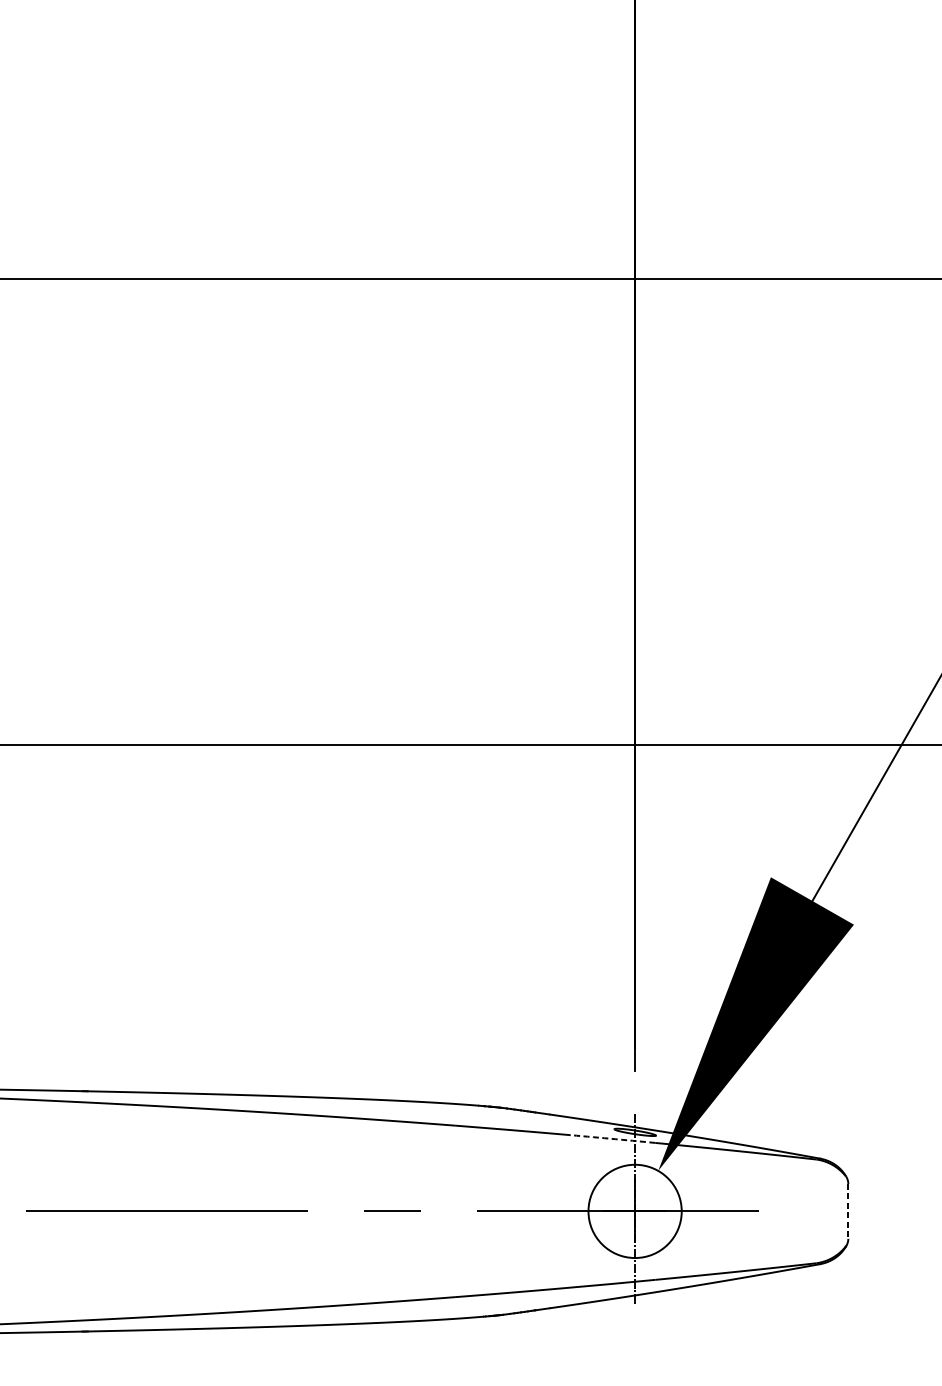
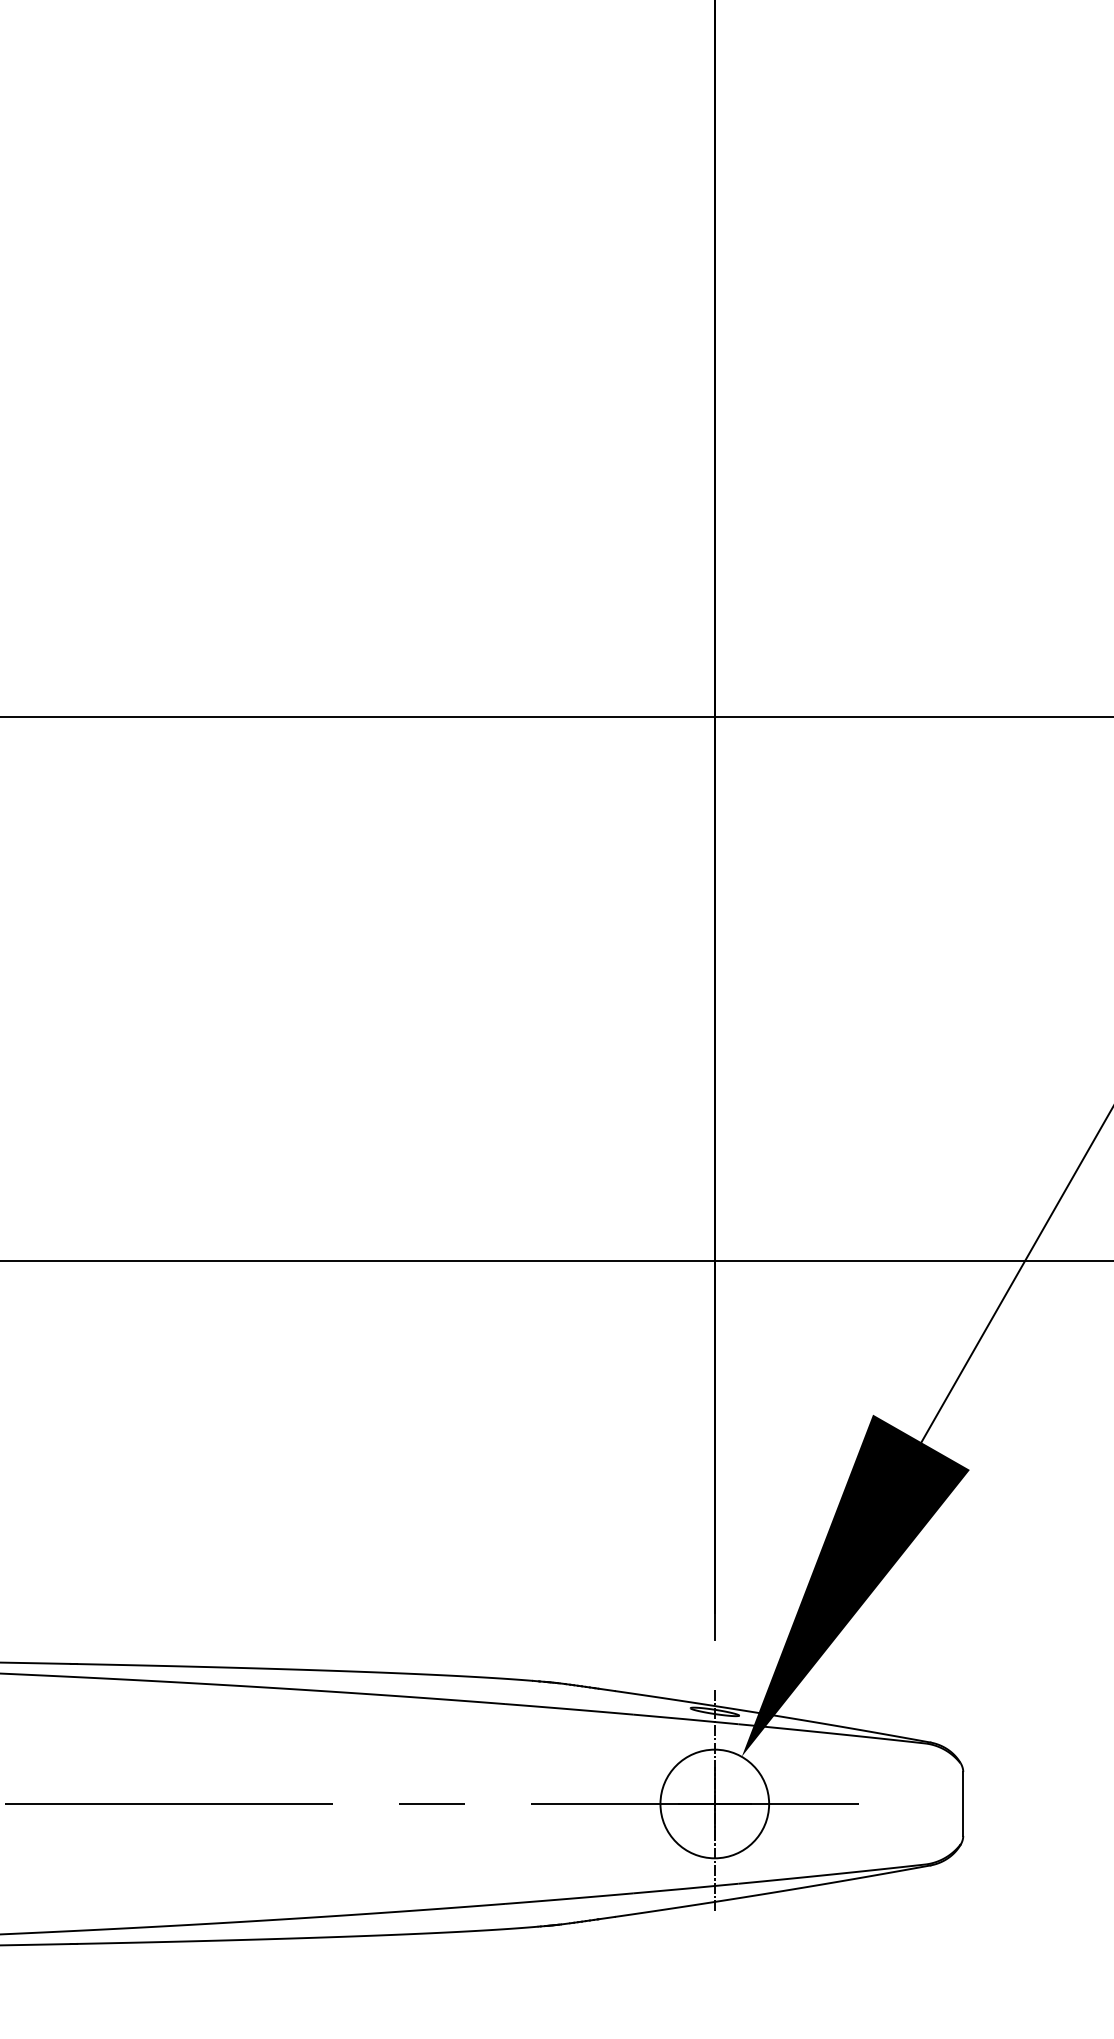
arc: (609, 1138) -> (685, 1719), dashed -> solid
line: (848, 1210) -> (963, 1803), dashed -> solid

